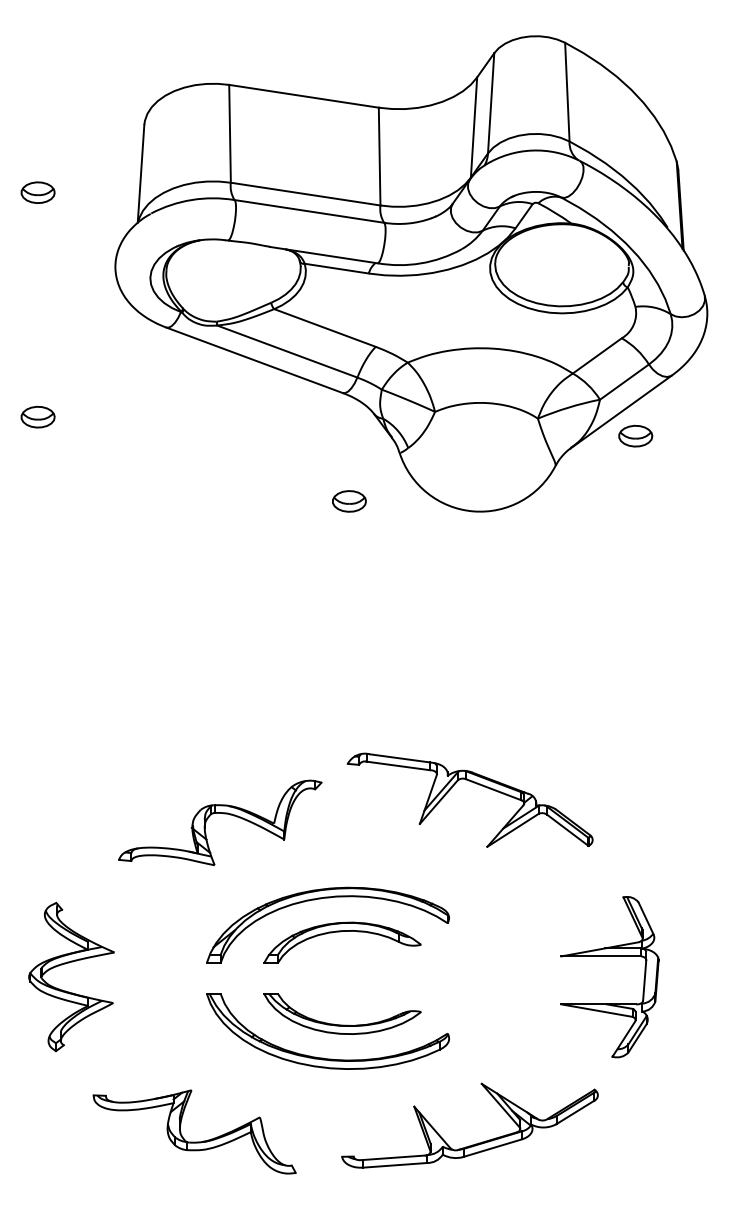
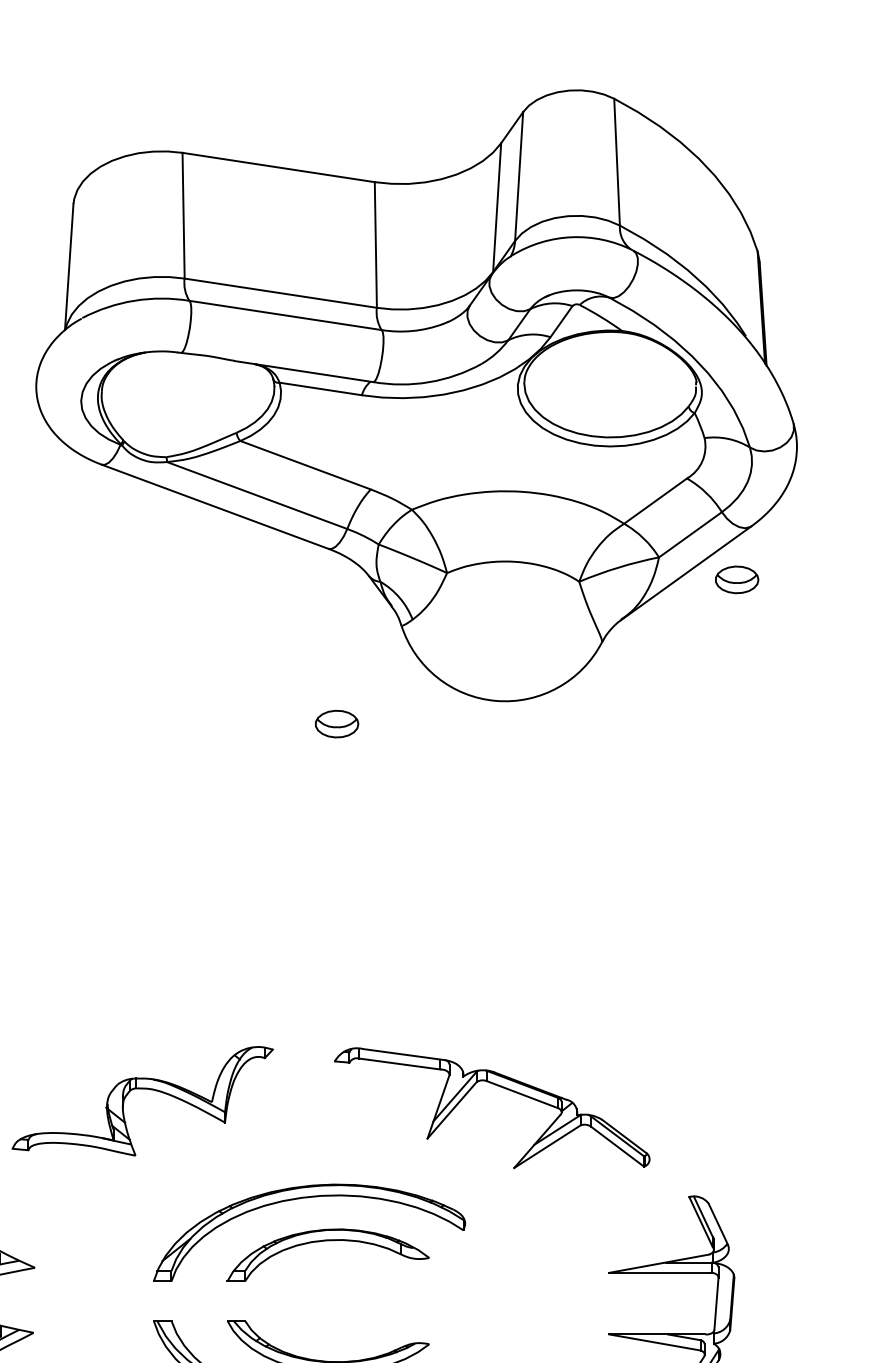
part: (635, 435) -> (736, 578), moved
part: (349, 501) -> (337, 724), moved
part: (476, 784) -> (500, 1087), moved
part: (223, 814) -> (146, 1090), moved

